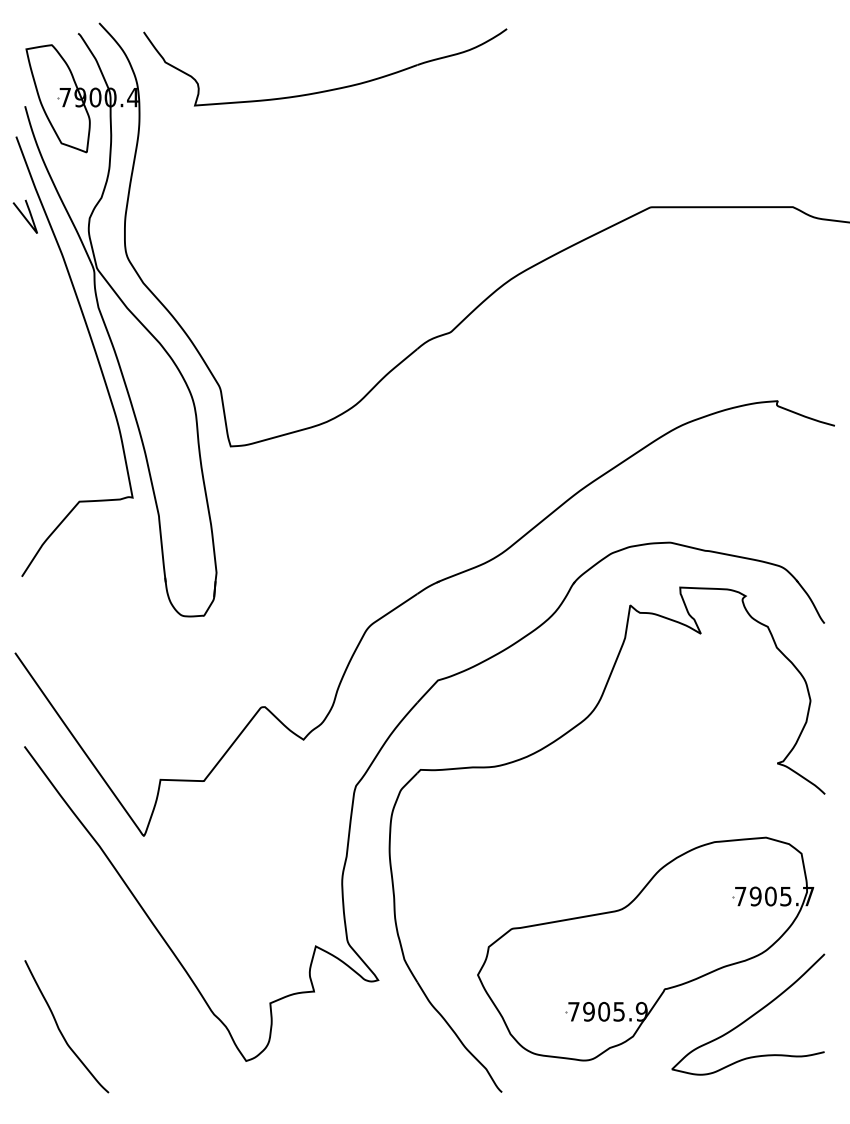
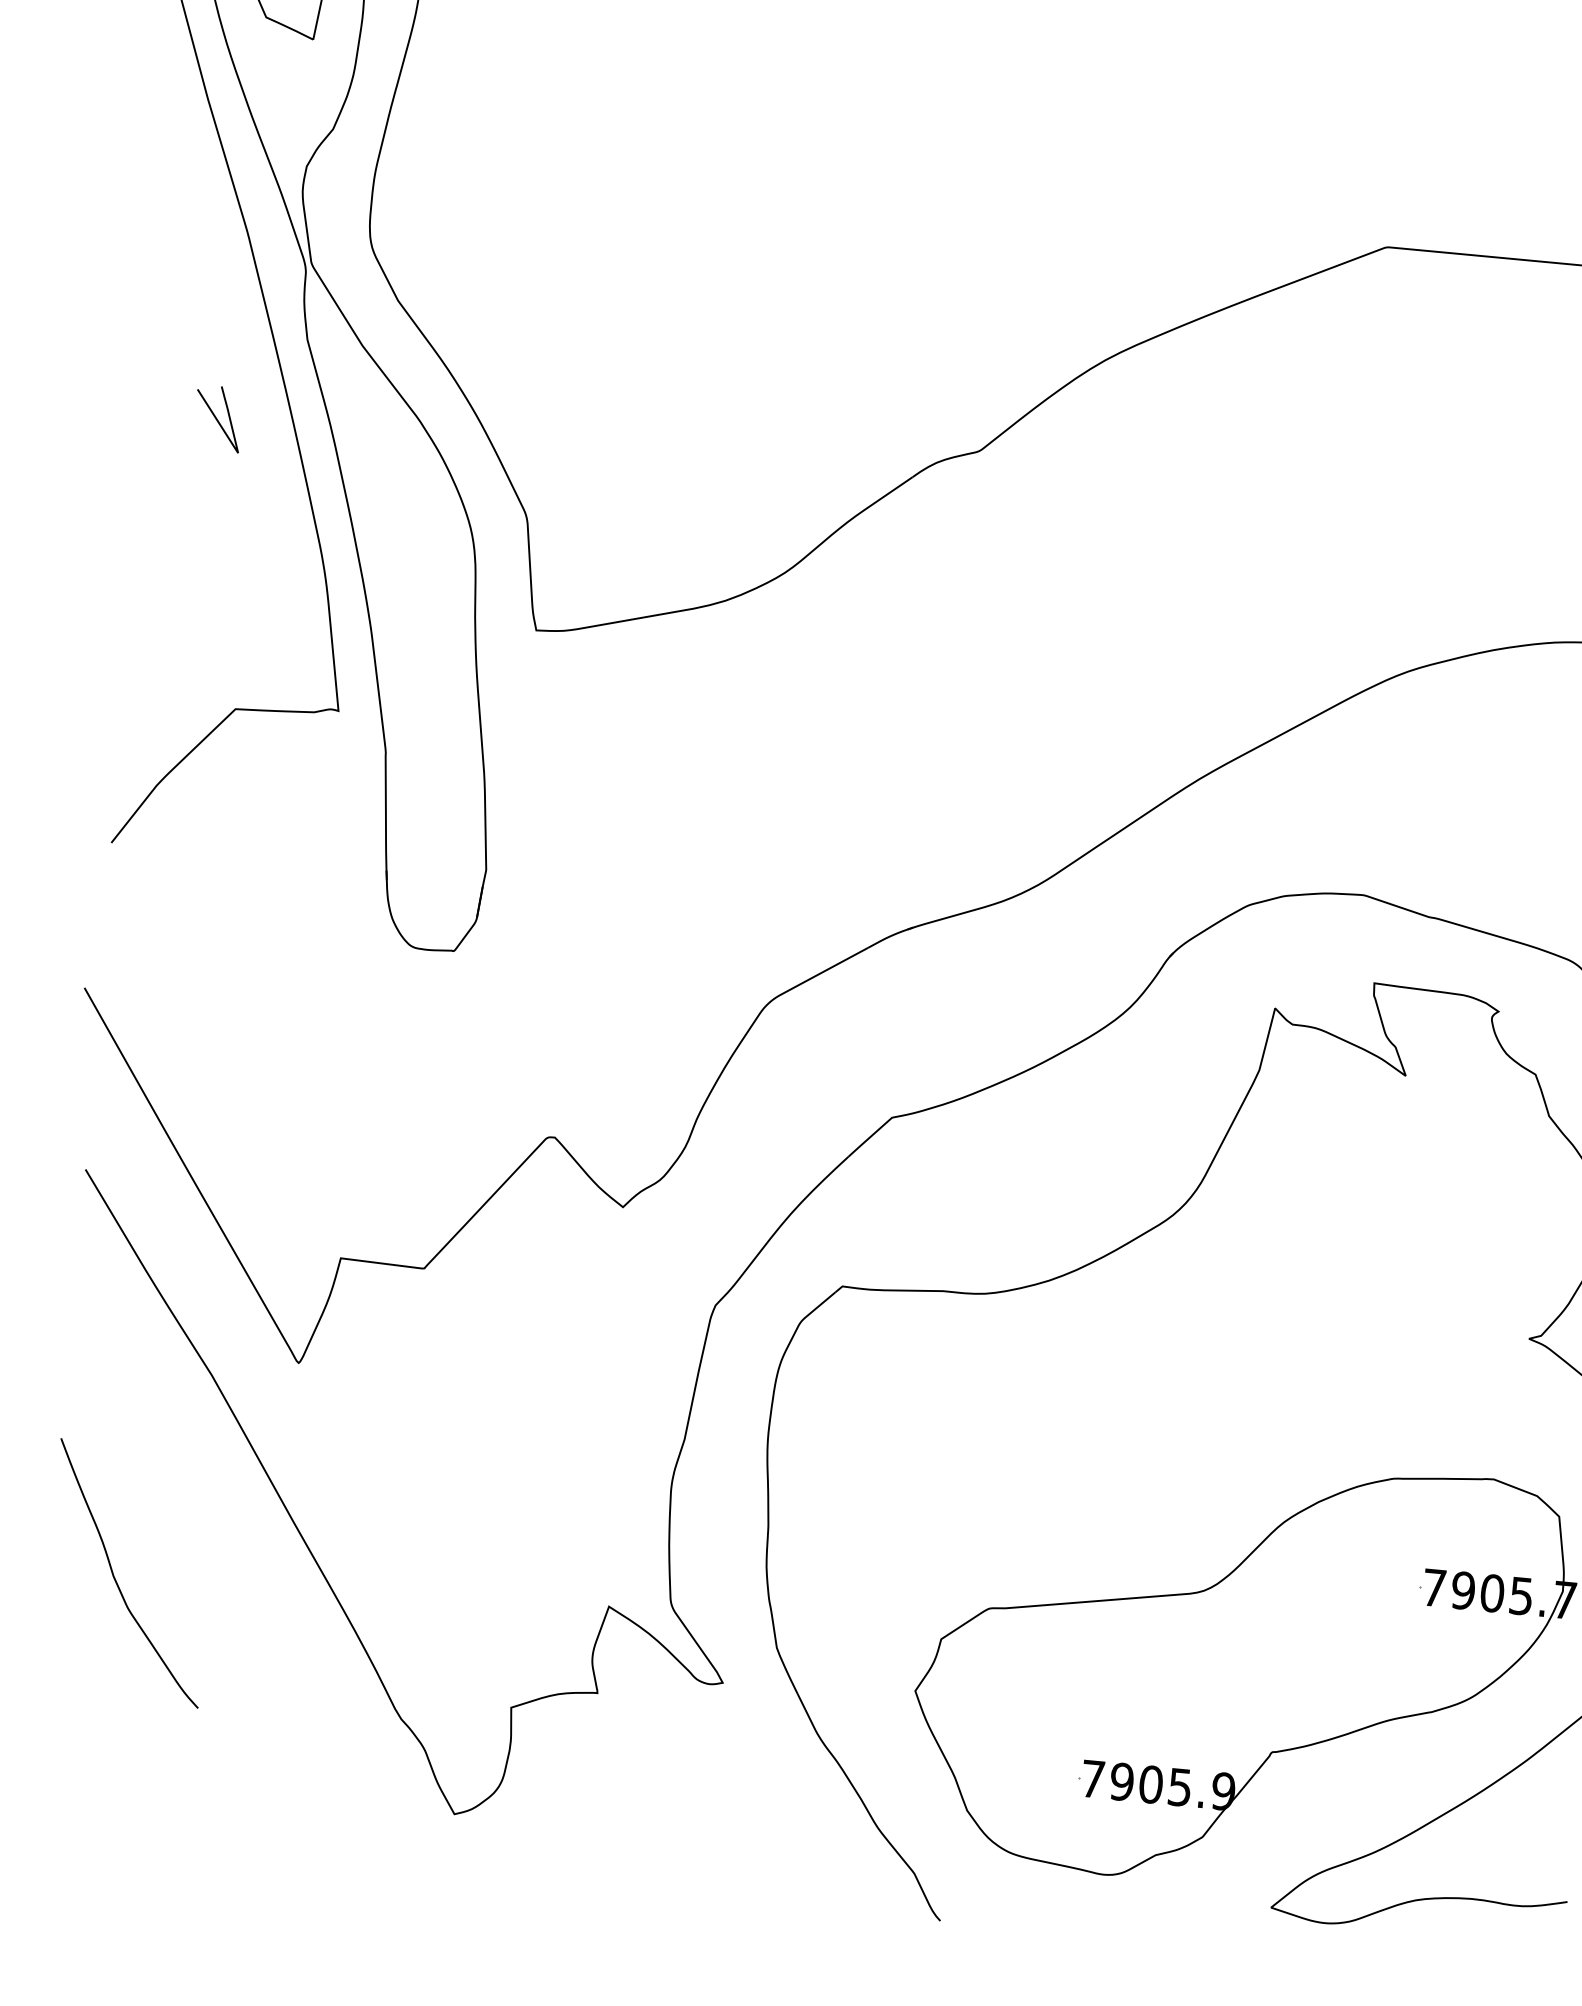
curve: (24, 216) -> (216, 418), moved
curve: (60, 1029) -> (116, 1577), moved

